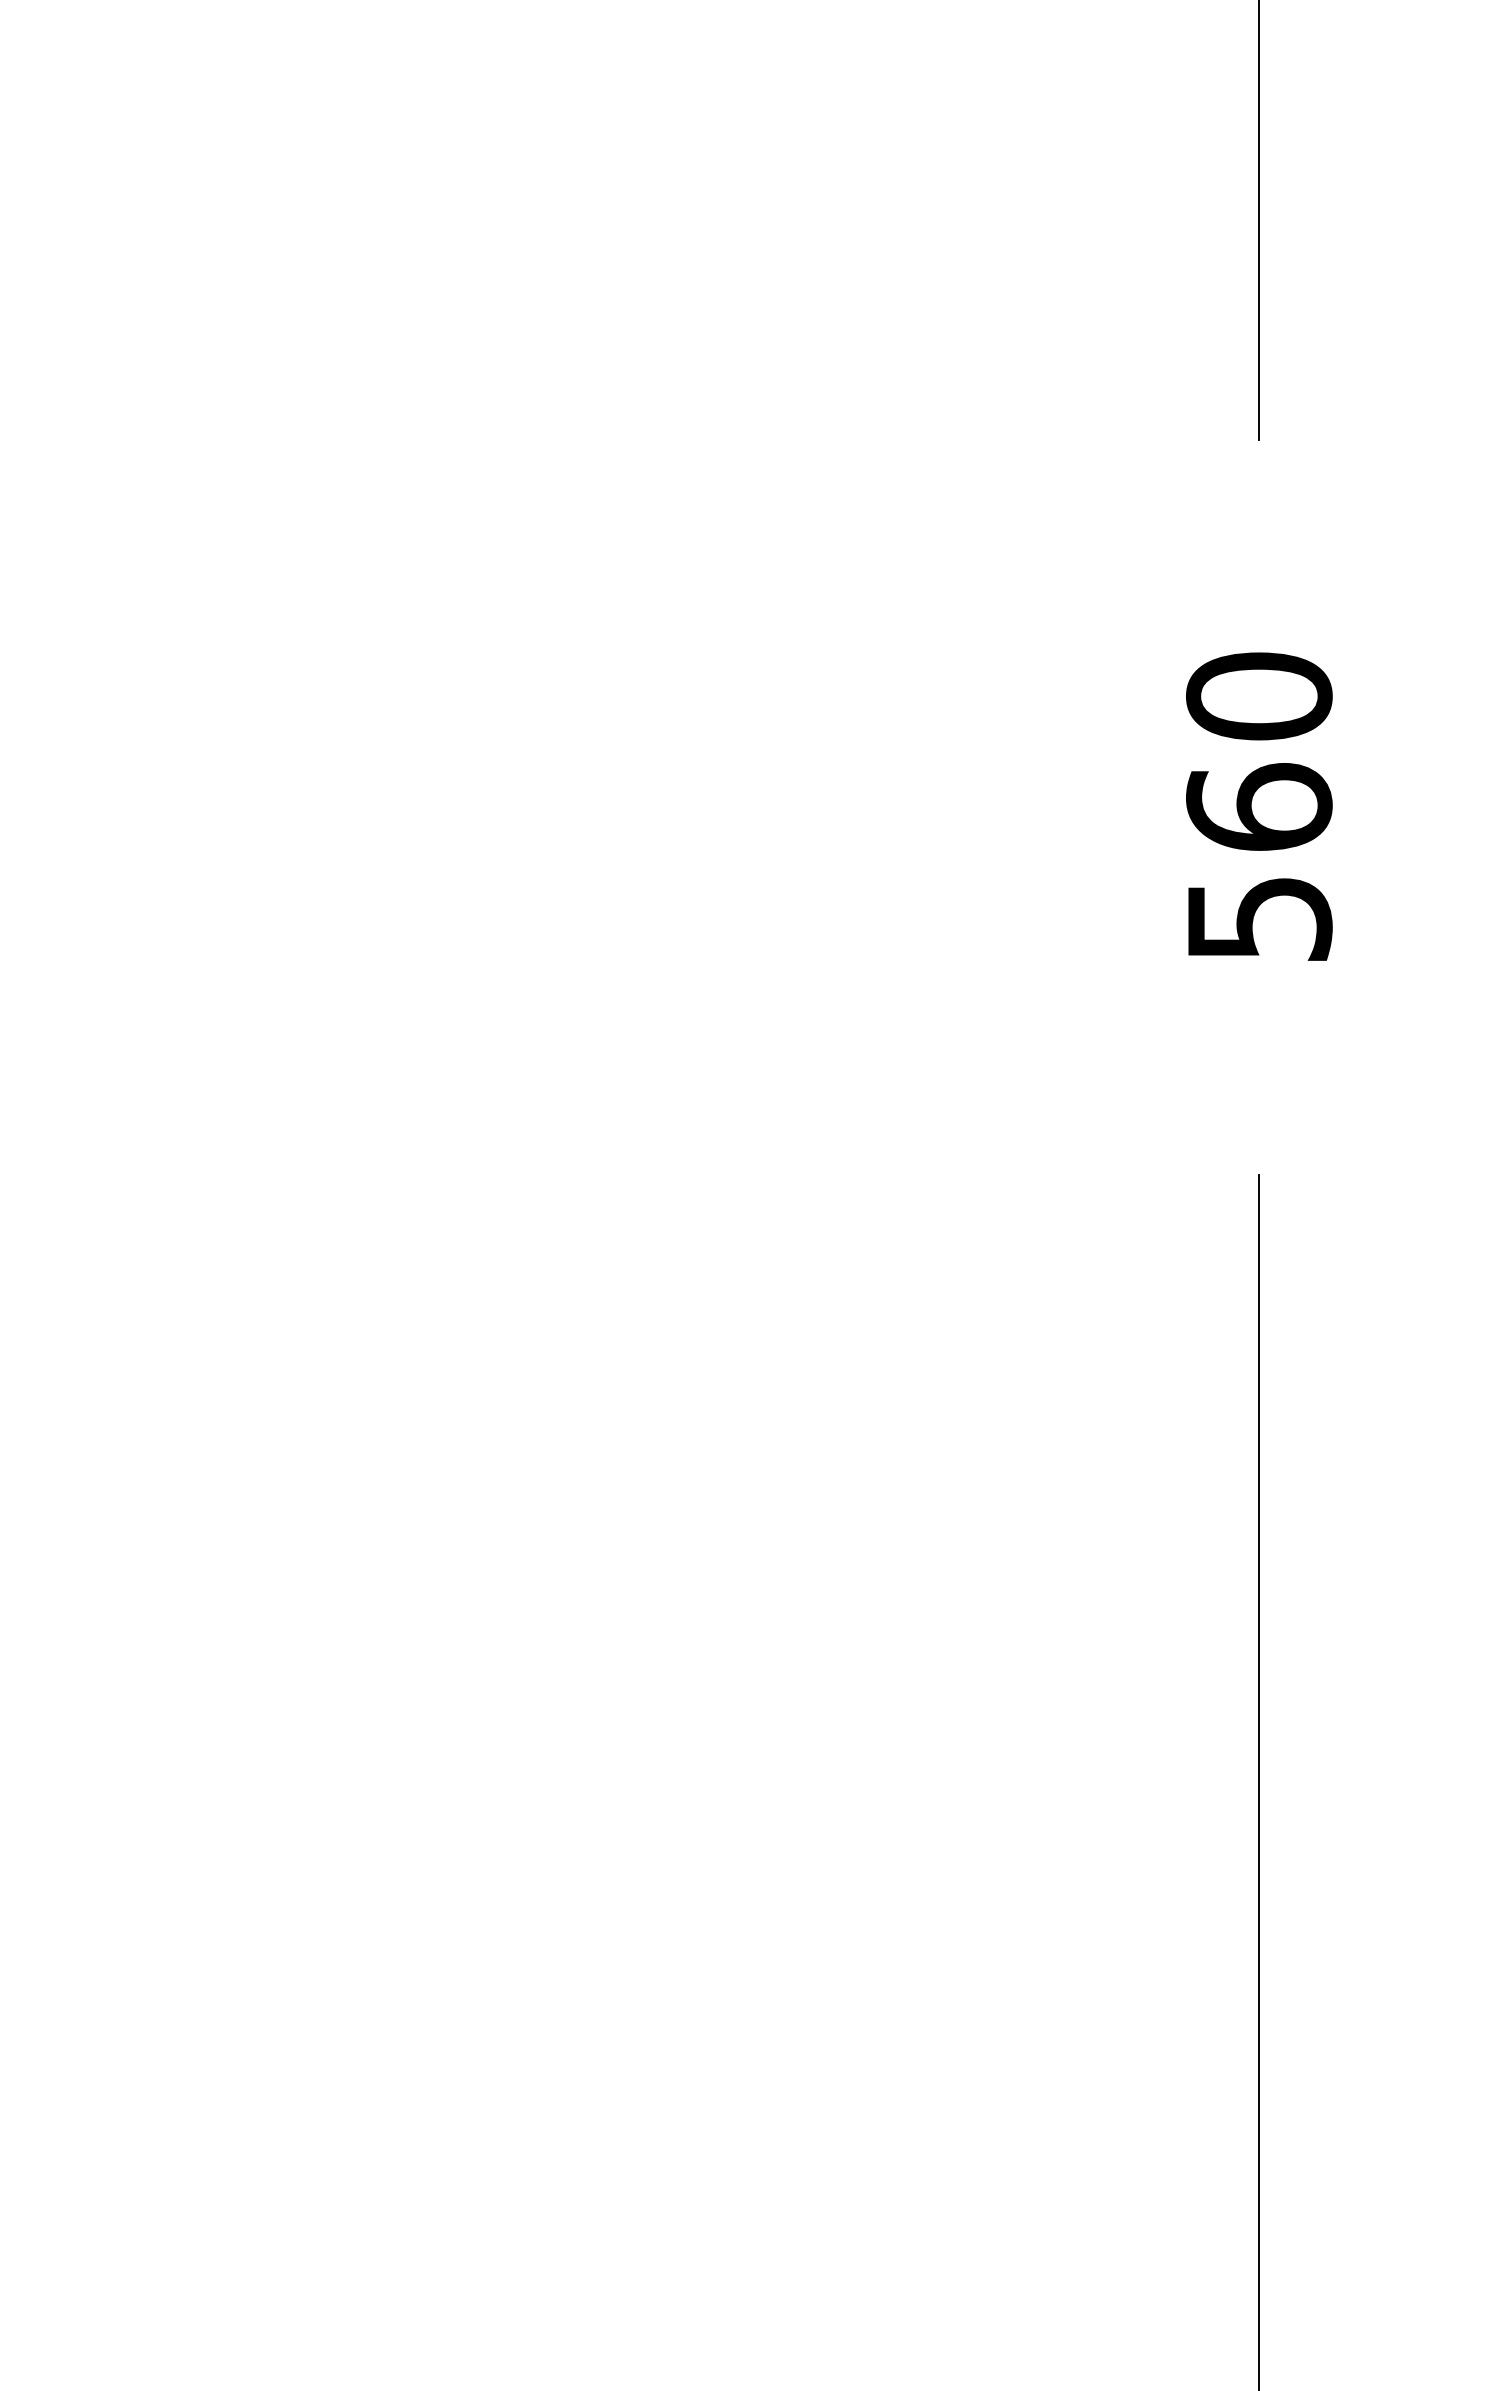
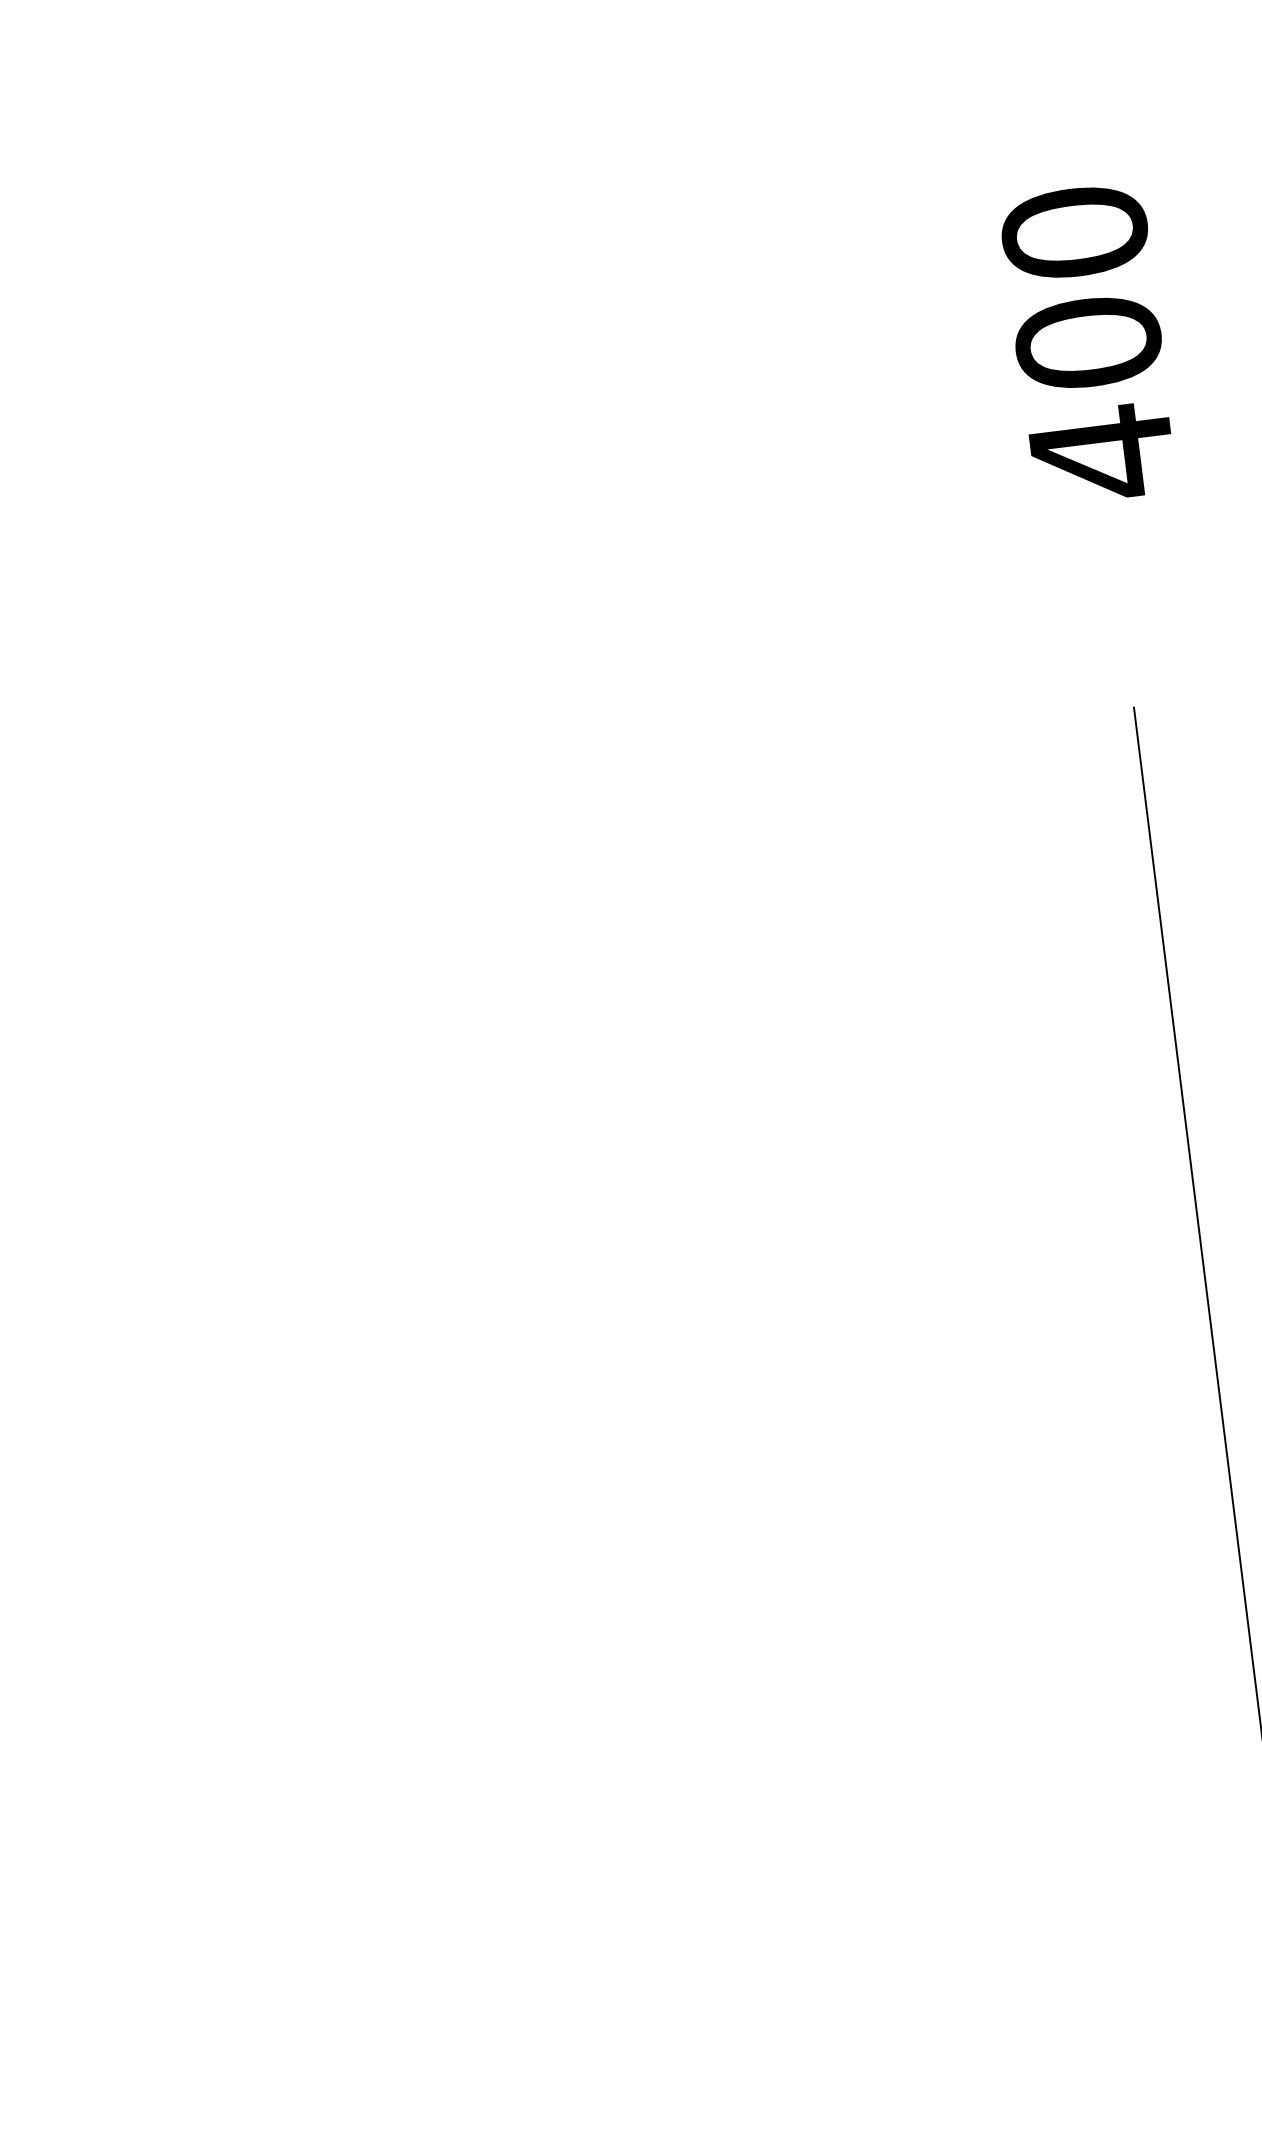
text: (1259, 864) -> (1095, 399), 560 -> 400

